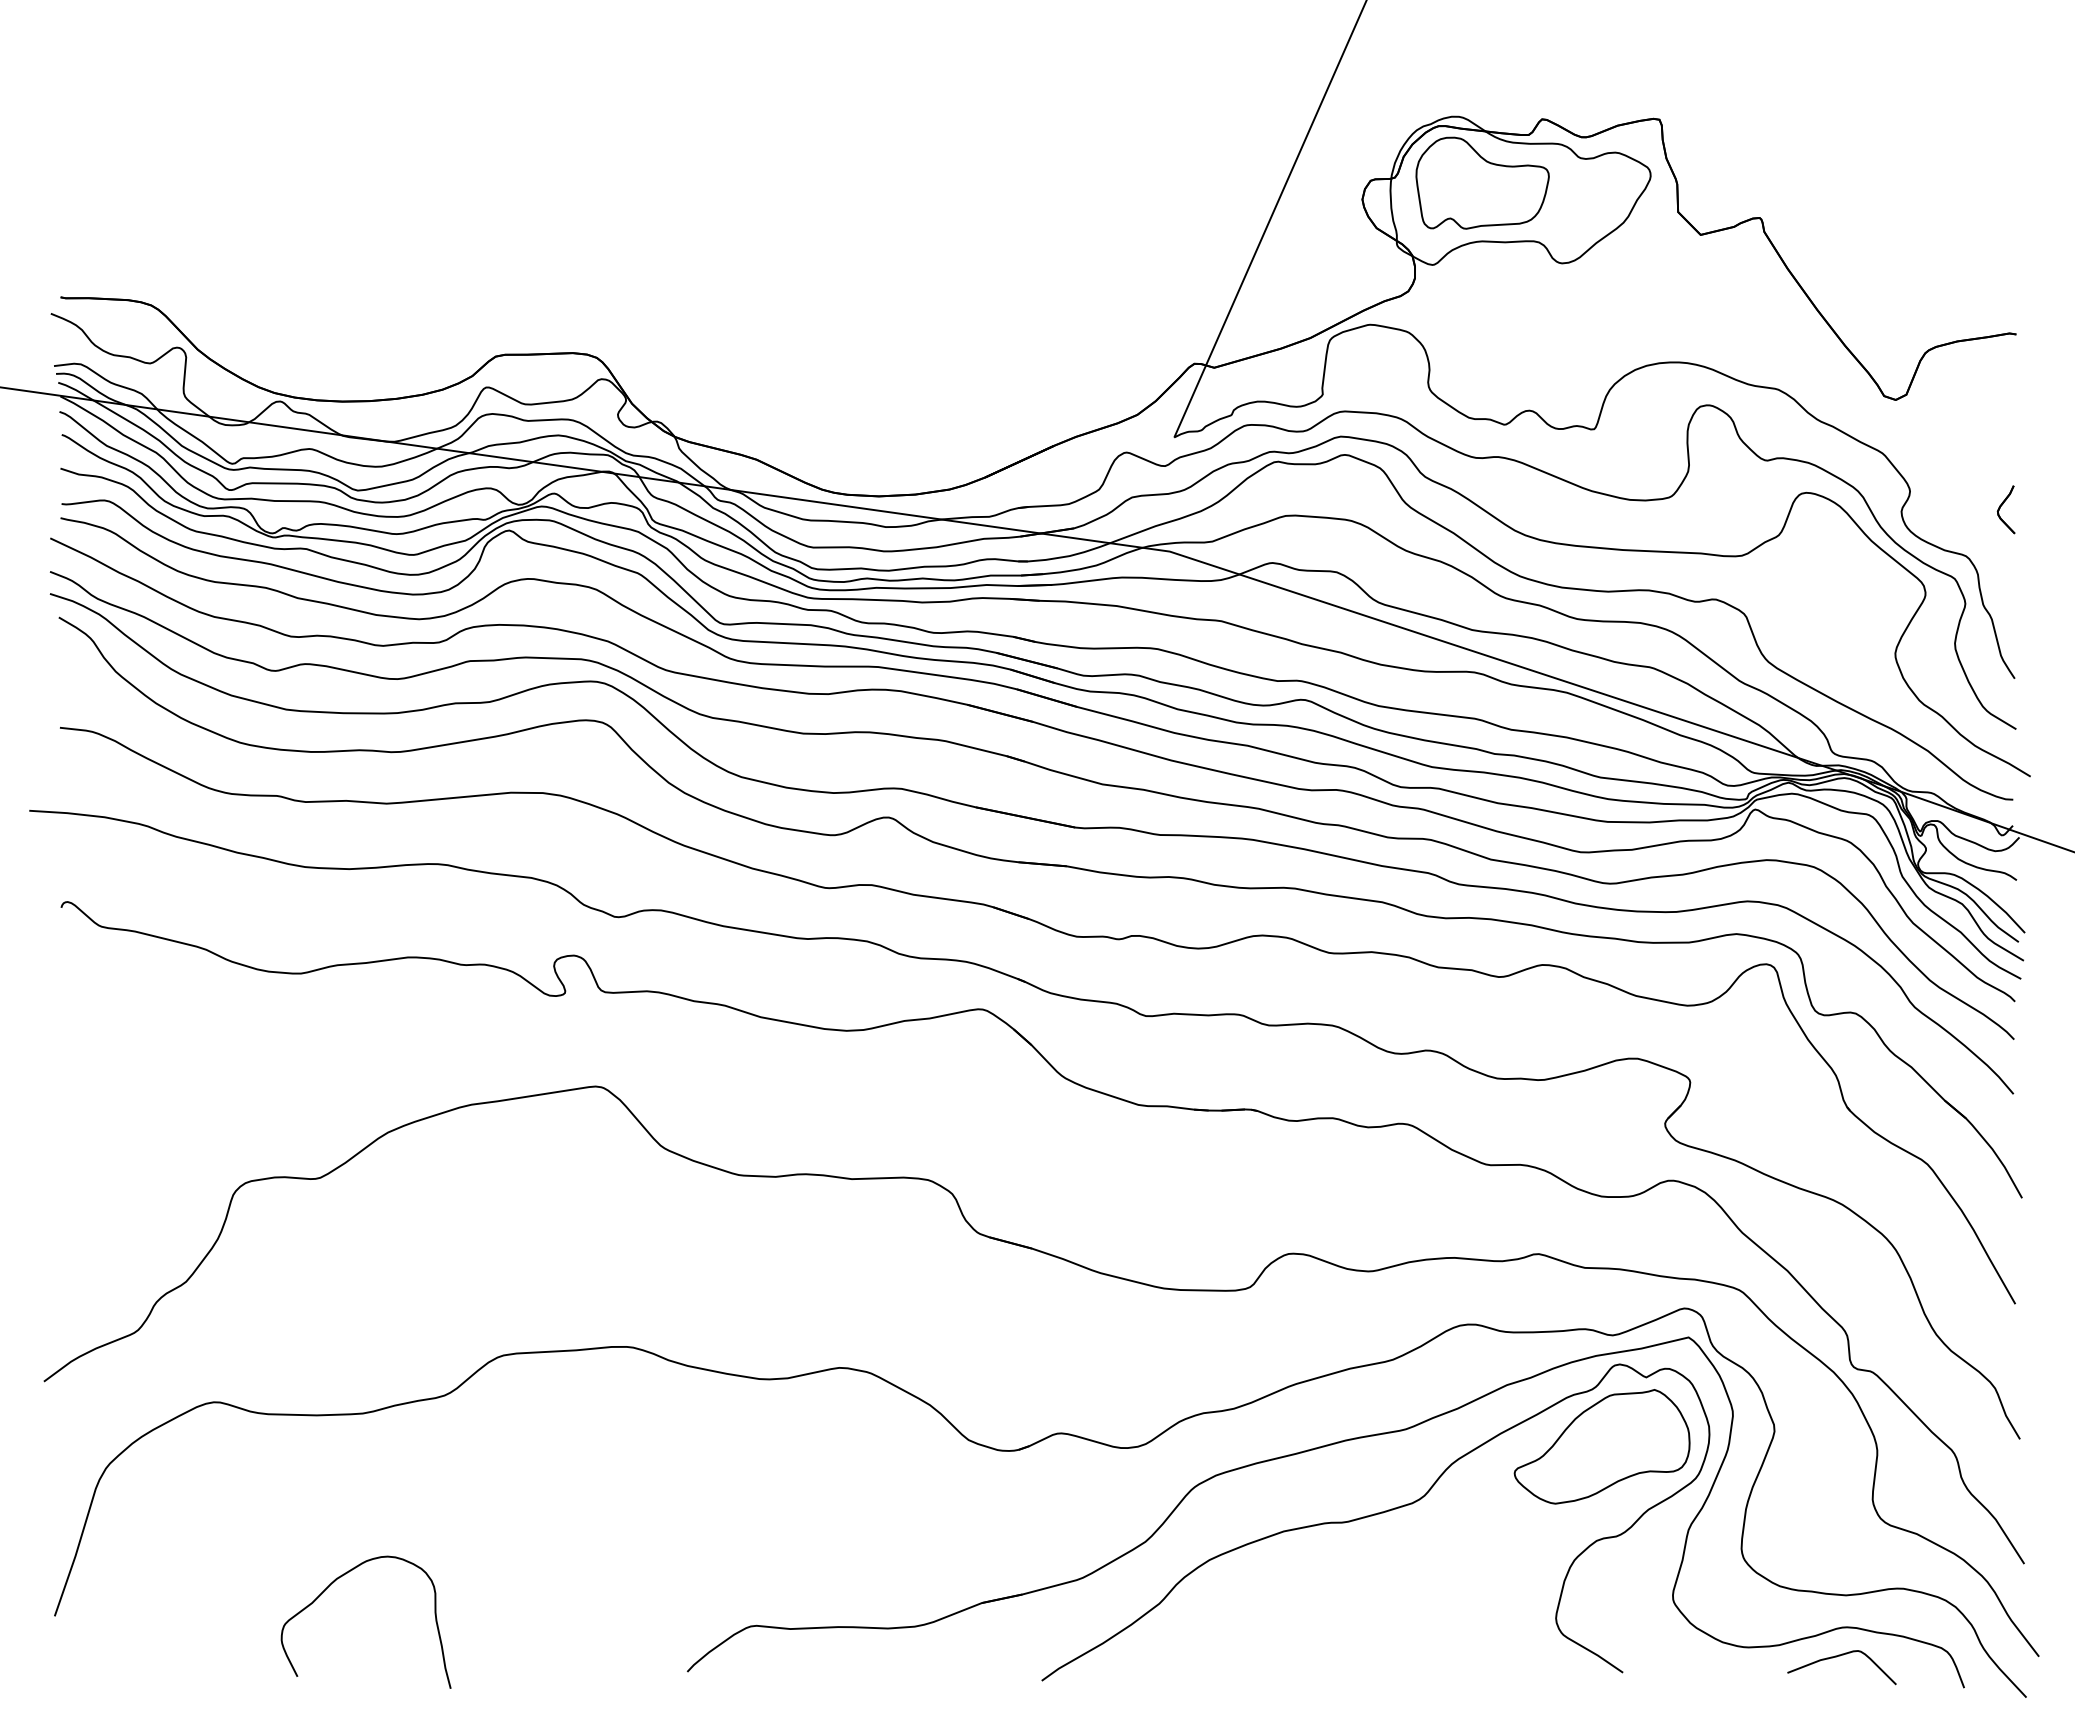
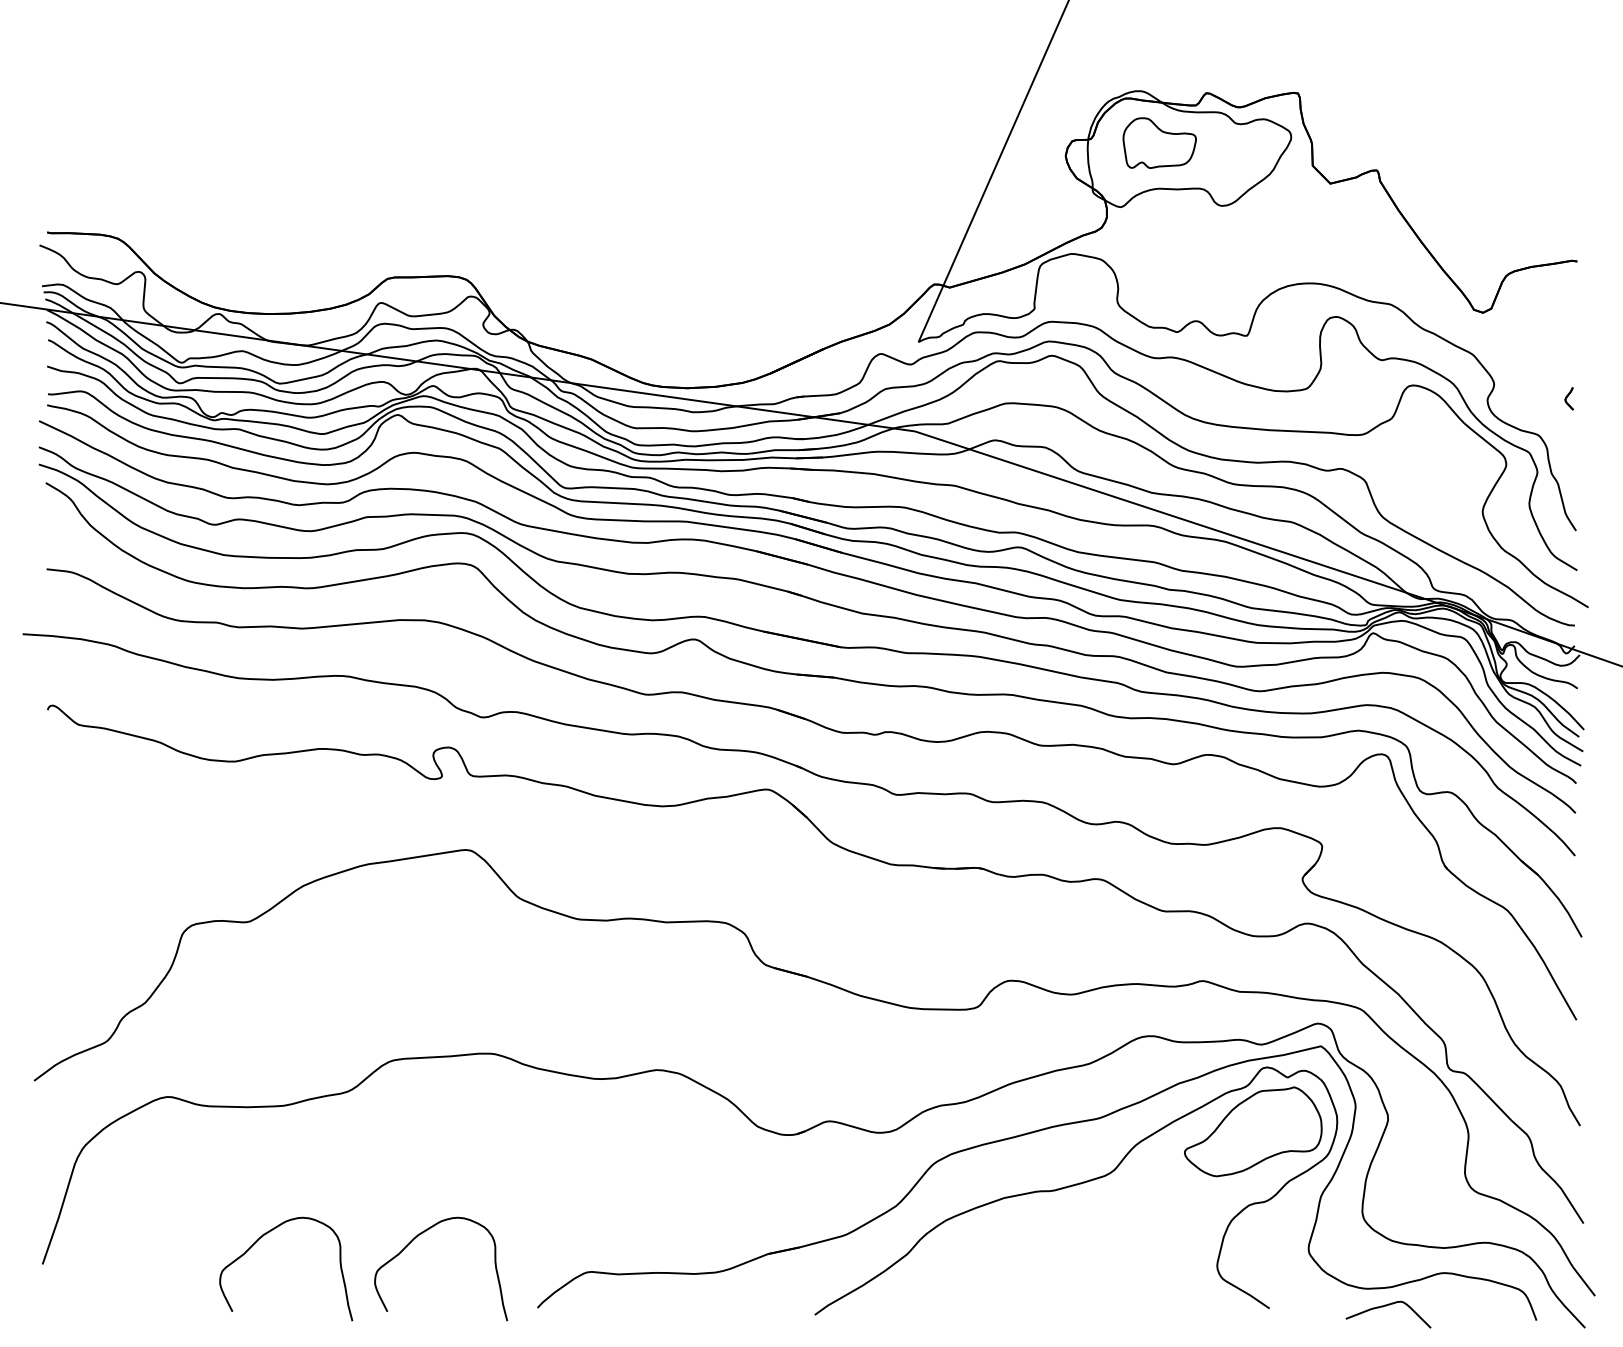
part: (1482, 182) -> (1159, 142), size x0.7
part: (2005, 509) -> (1568, 398), size x0.6
curve: (531, 1583) -> (415, 1238), added
curve: (1840, 1656) -> (1387, 1306), moved

